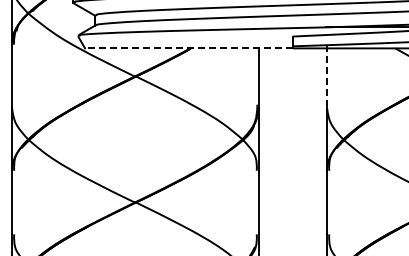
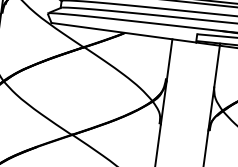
line: (189, 48) -> (124, 32), dashed -> solid
line: (327, 77) -> (217, 65), dashed -> solid

